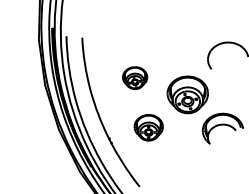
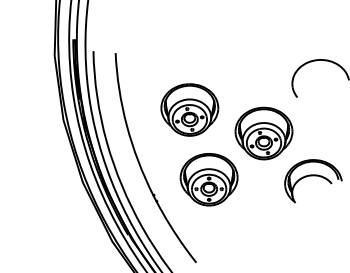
part: (134, 77) -> (189, 109), size x1.67
part: (148, 127) -> (208, 179), size x1.43

